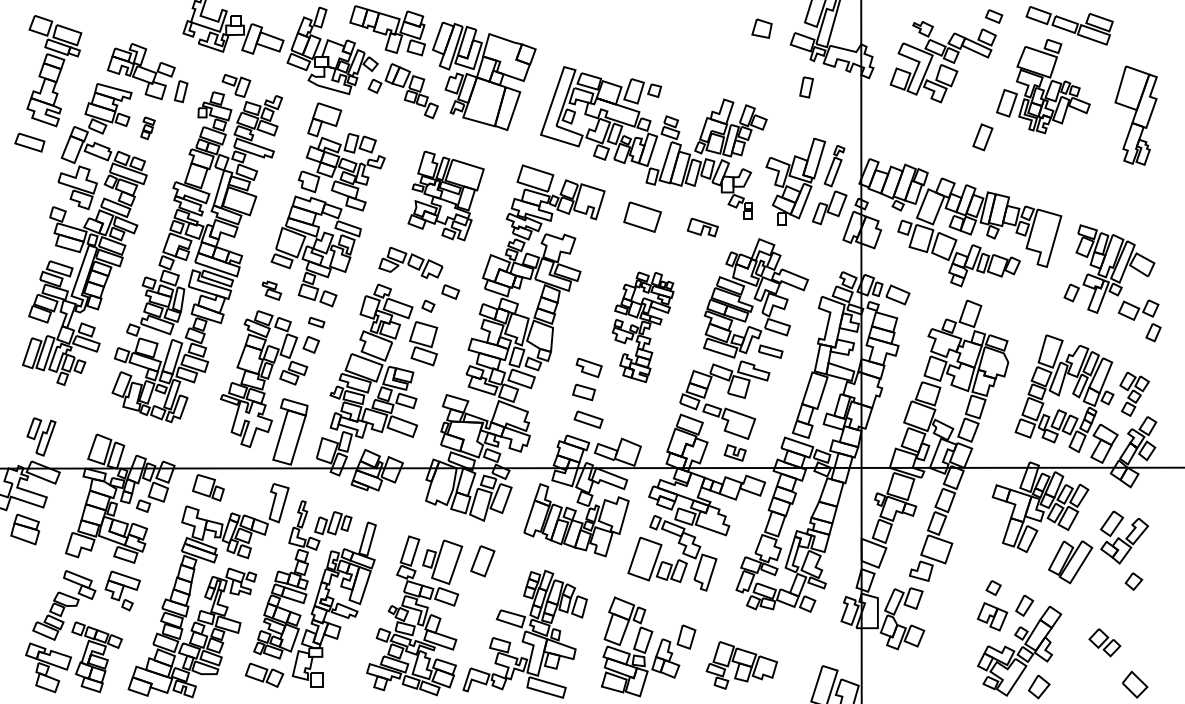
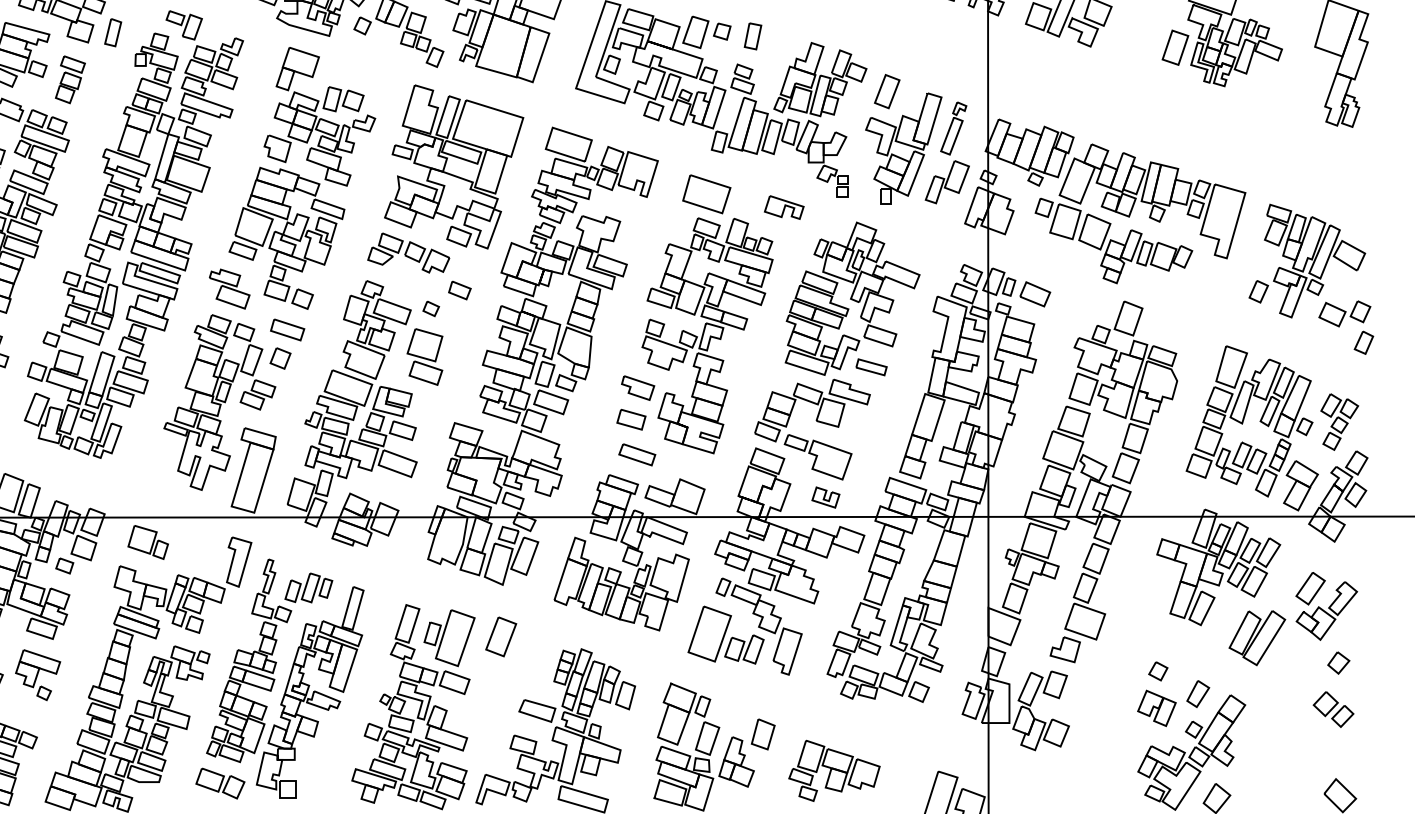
part: (806, 87) -> (752, 36), moved
part: (147, 128) -> (69, 80), size x1.67
part: (982, 137) -> (886, 91), moved
part: (445, 195) -> (453, 166), size x1.43
part: (271, 290) -> (229, 288), size x1.67
part: (316, 322) -> (287, 329), size x1.67
part: (642, 327) -> (706, 336), size x1.67
part: (1104, 642) -> (1333, 709), moved

